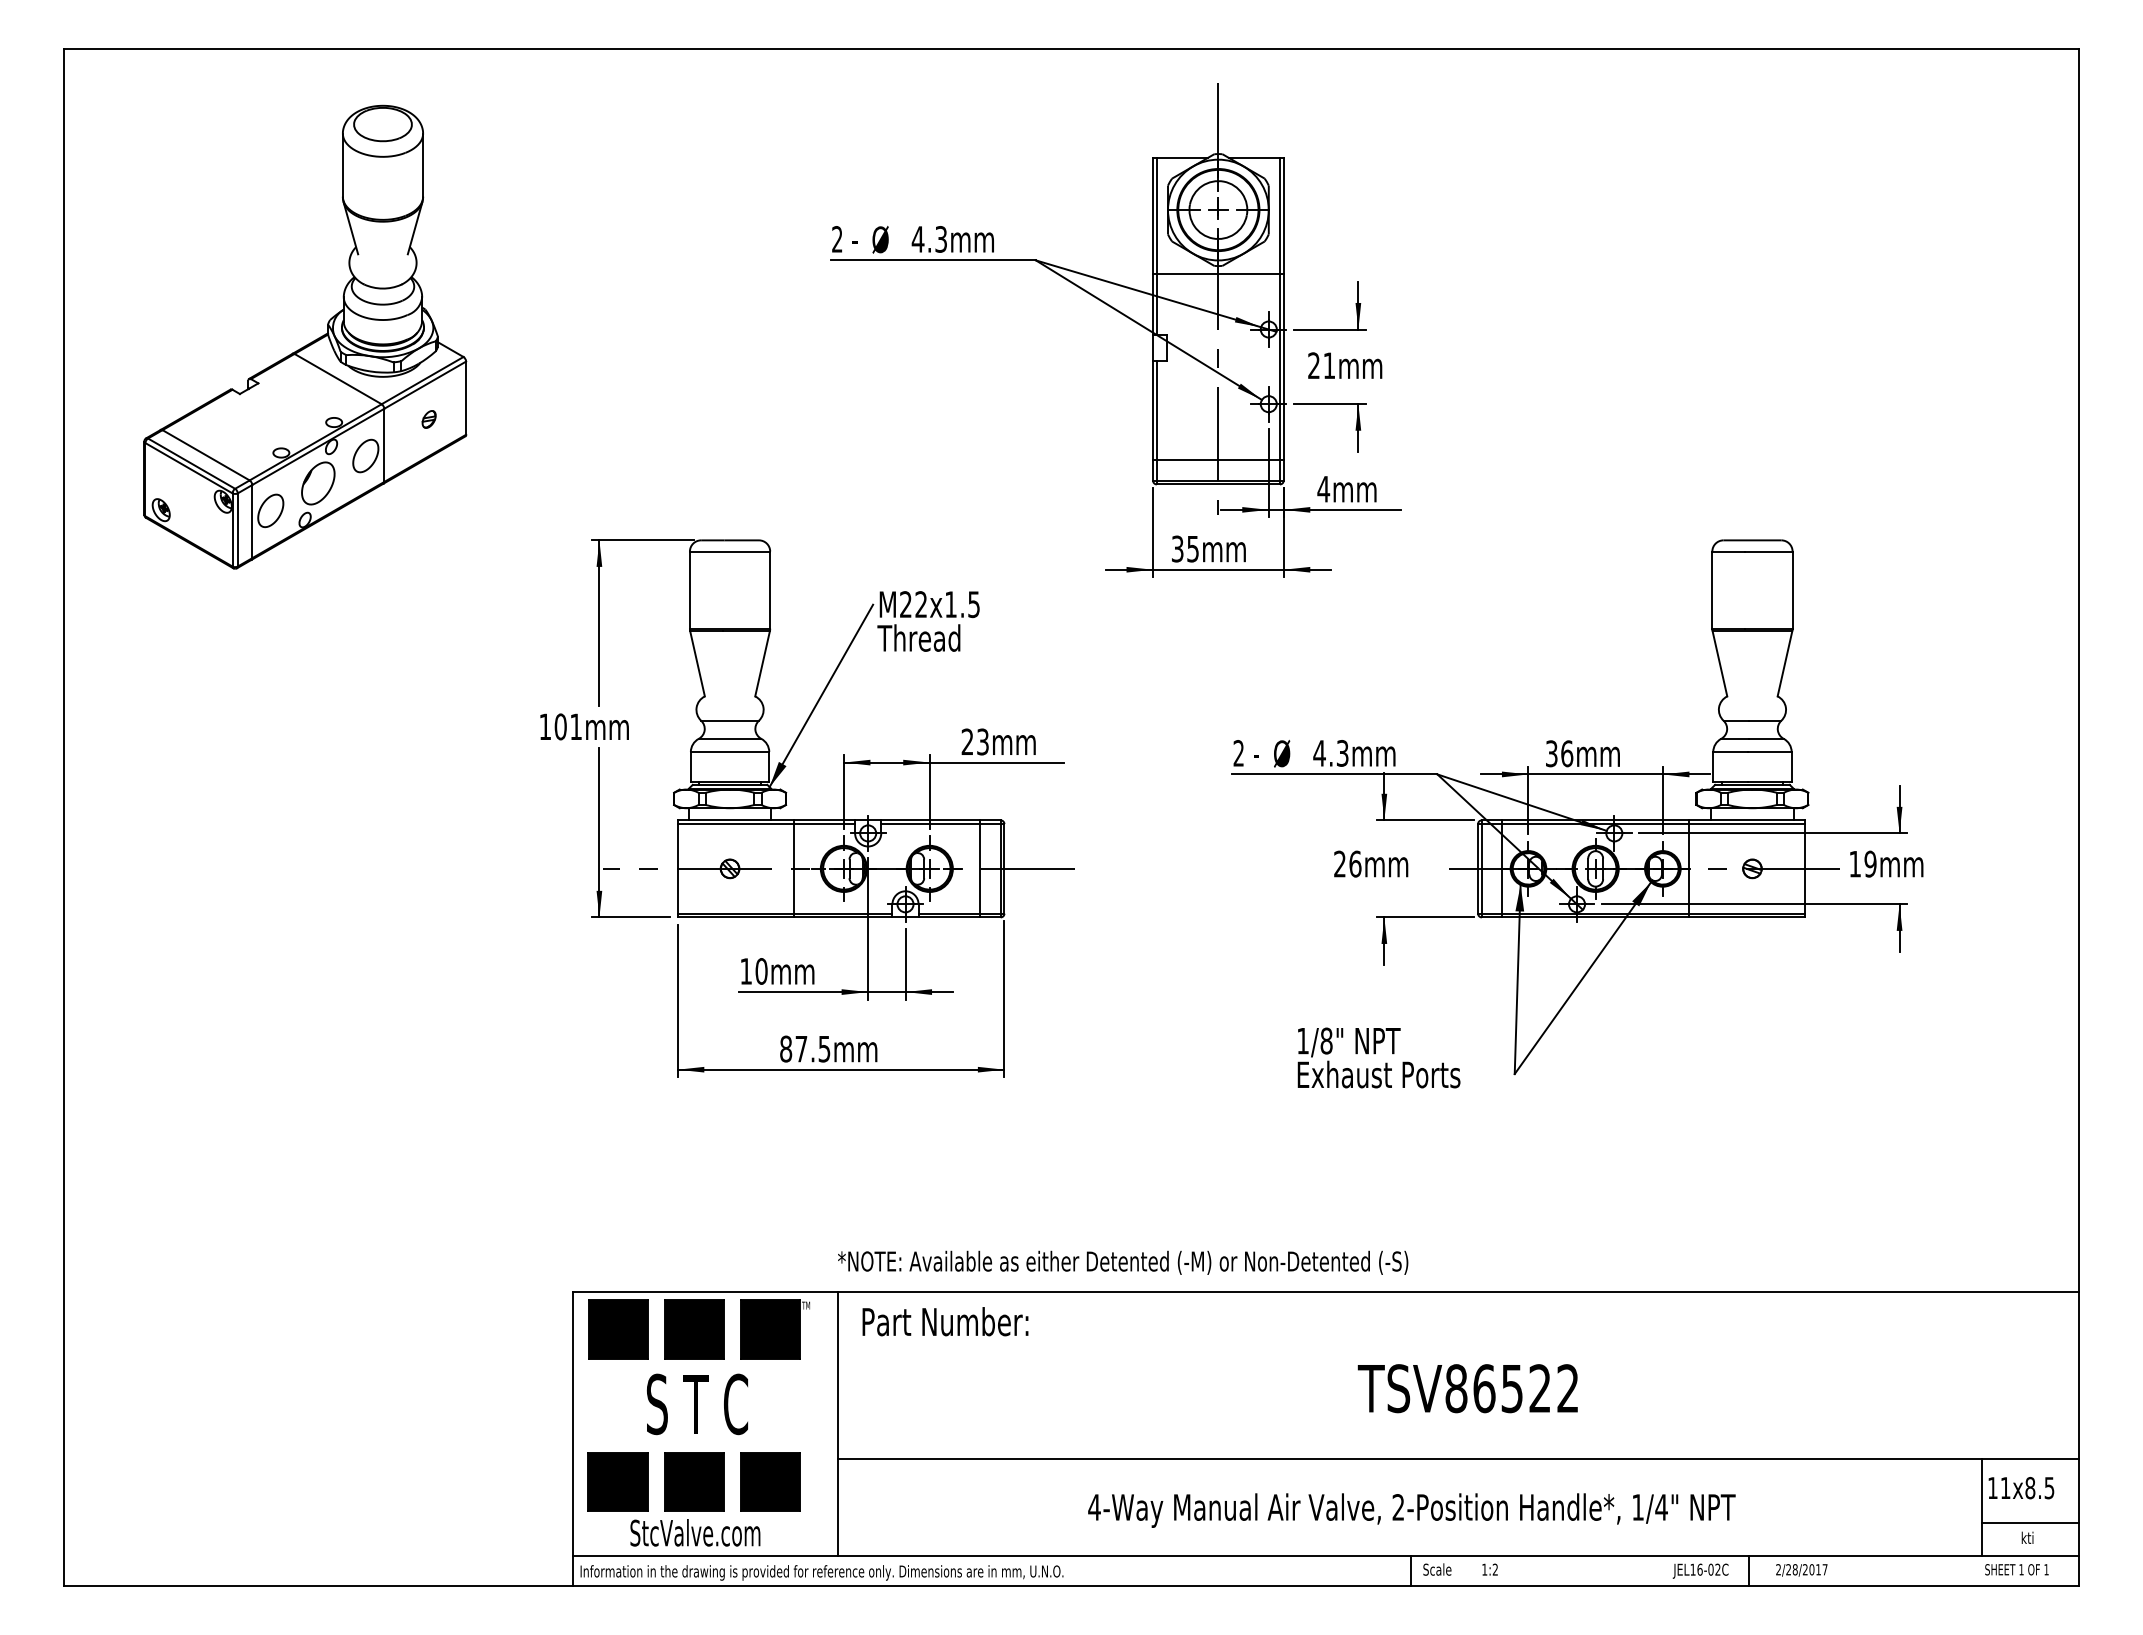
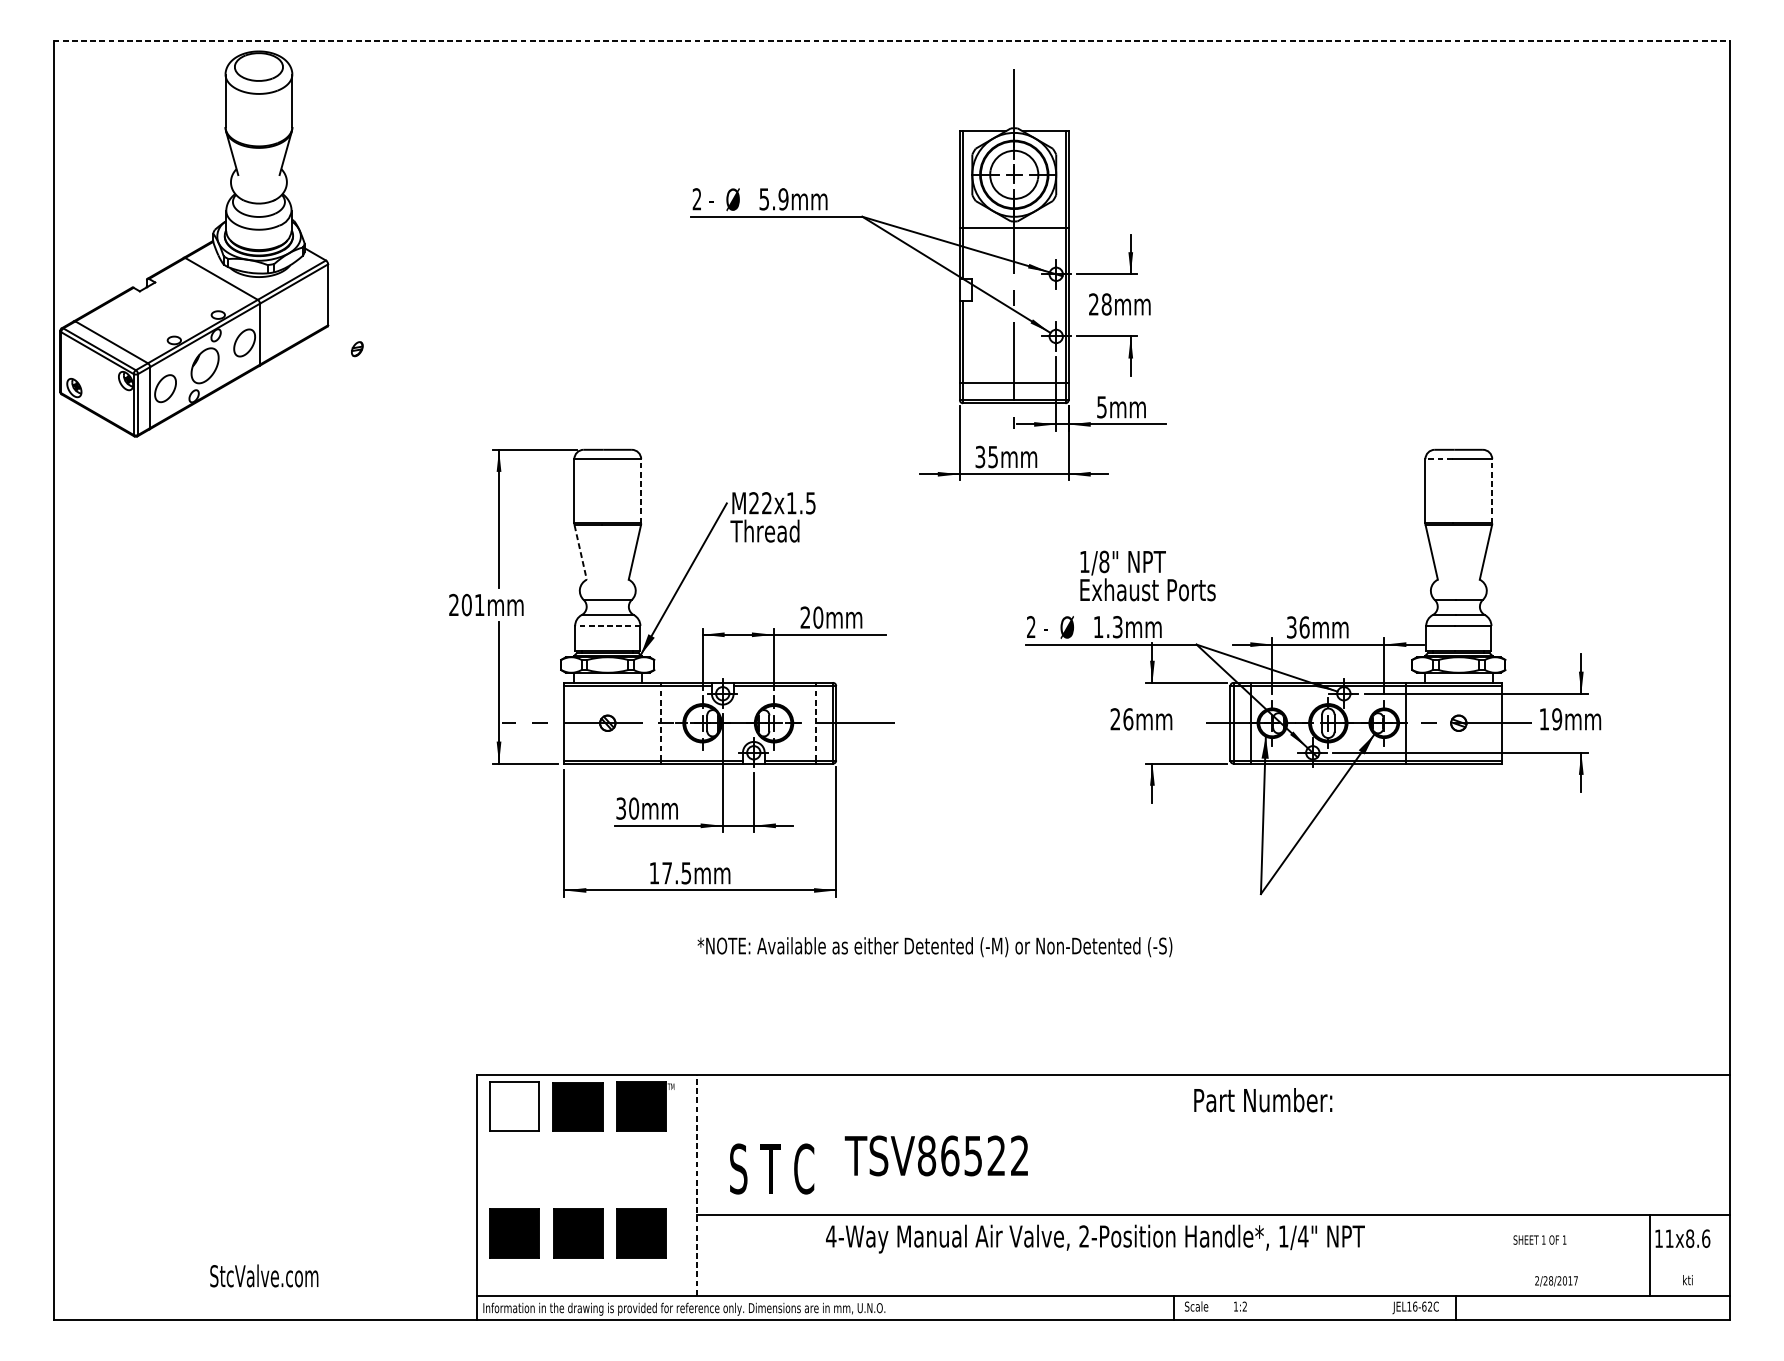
line: (1071, 48) -> (892, 40), solid -> dashed
text: (929, 239) -> (773, 199), 4.3mm -> 5.9mm
part: (308, 343) -> (196, 249), moved
text: (1329, 365) -> (1106, 304), 21mm -> 28mm
text: (1323, 489) -> (1101, 407), 4mm -> 5mm
line: (1728, 551) -> (1438, 459), solid -> dashed
line: (770, 590) -> (641, 491), solid -> dashed
line: (1792, 590) -> (1492, 491), solid -> dashed
line: (697, 664) -> (580, 553), solid -> dashed
text: (544, 726) -> (453, 604), 101mm -> 201mm
text: (983, 741) -> (818, 617), 23mm -> 20mm
line: (729, 752) -> (607, 626), solid -> dashed
text: (1319, 753) -> (1098, 627), 4.3mm -> 1.3mm
line: (793, 868) -> (660, 722), solid -> dashed
line: (980, 868) -> (816, 722), solid -> dashed
text: (745, 971) -> (620, 808), 10mm -> 30mm
text: (786, 1048) -> (654, 872), 87.5mm -> 17.5mm
text: (1378, 1057) -> (1147, 575), moved
text: (1123, 1262) -> (935, 946), moved
text: (945, 1321) -> (1263, 1100), moved
fill: (617, 1329) -> (514, 1106), removed
text: (1467, 1388) -> (936, 1155), moved
text: (696, 1404) -> (771, 1169), moved
line: (837, 1423) -> (697, 1184), solid -> dashed
text: (2049, 1488) -> (1706, 1239), 11x8.5 -> 11x8.6
text: (1411, 1510) -> (1095, 1239), moved
line: (2029, 1522) -> (1689, 1267), removed
text: (695, 1532) -> (264, 1275), moved
text: (1710, 1569) -> (1423, 1306), JEL16-02C -> JEL16-62C
text: (2016, 1569) -> (1539, 1239), moved
text: (1801, 1570) -> (1556, 1281), moved

